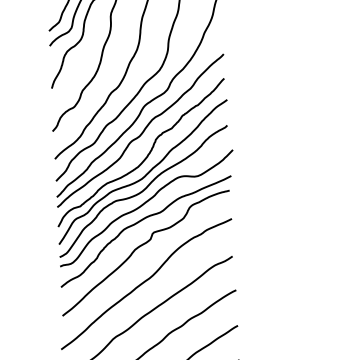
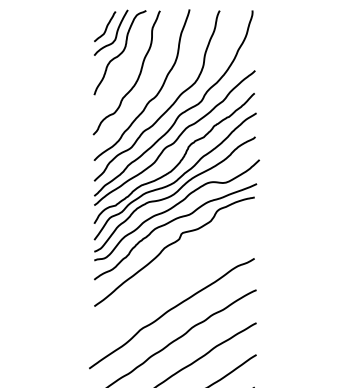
curve: (145, 283) -> (172, 279), removed

